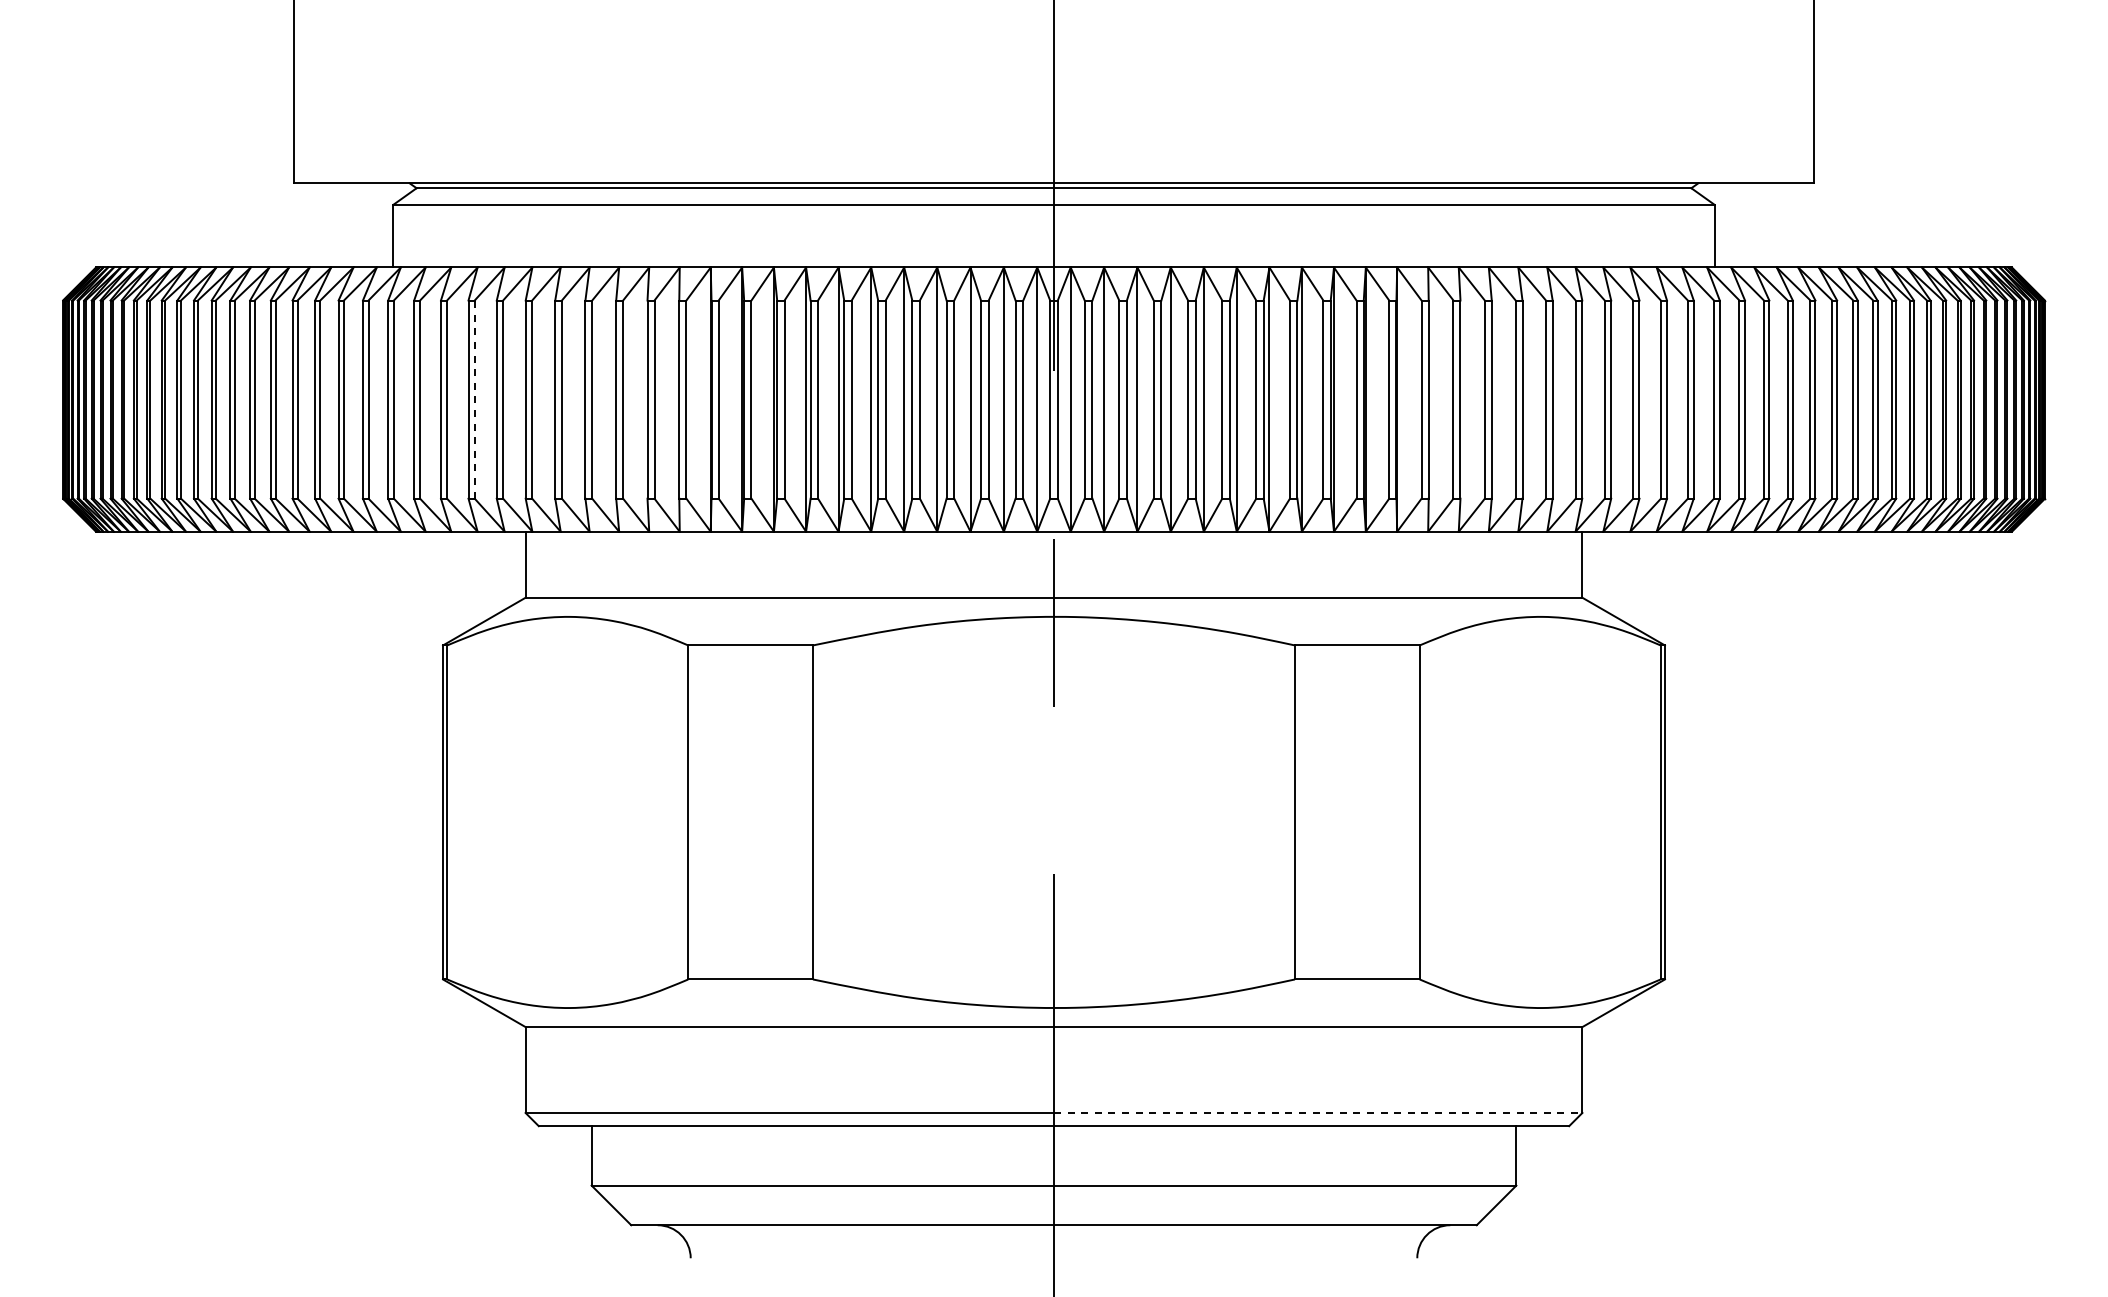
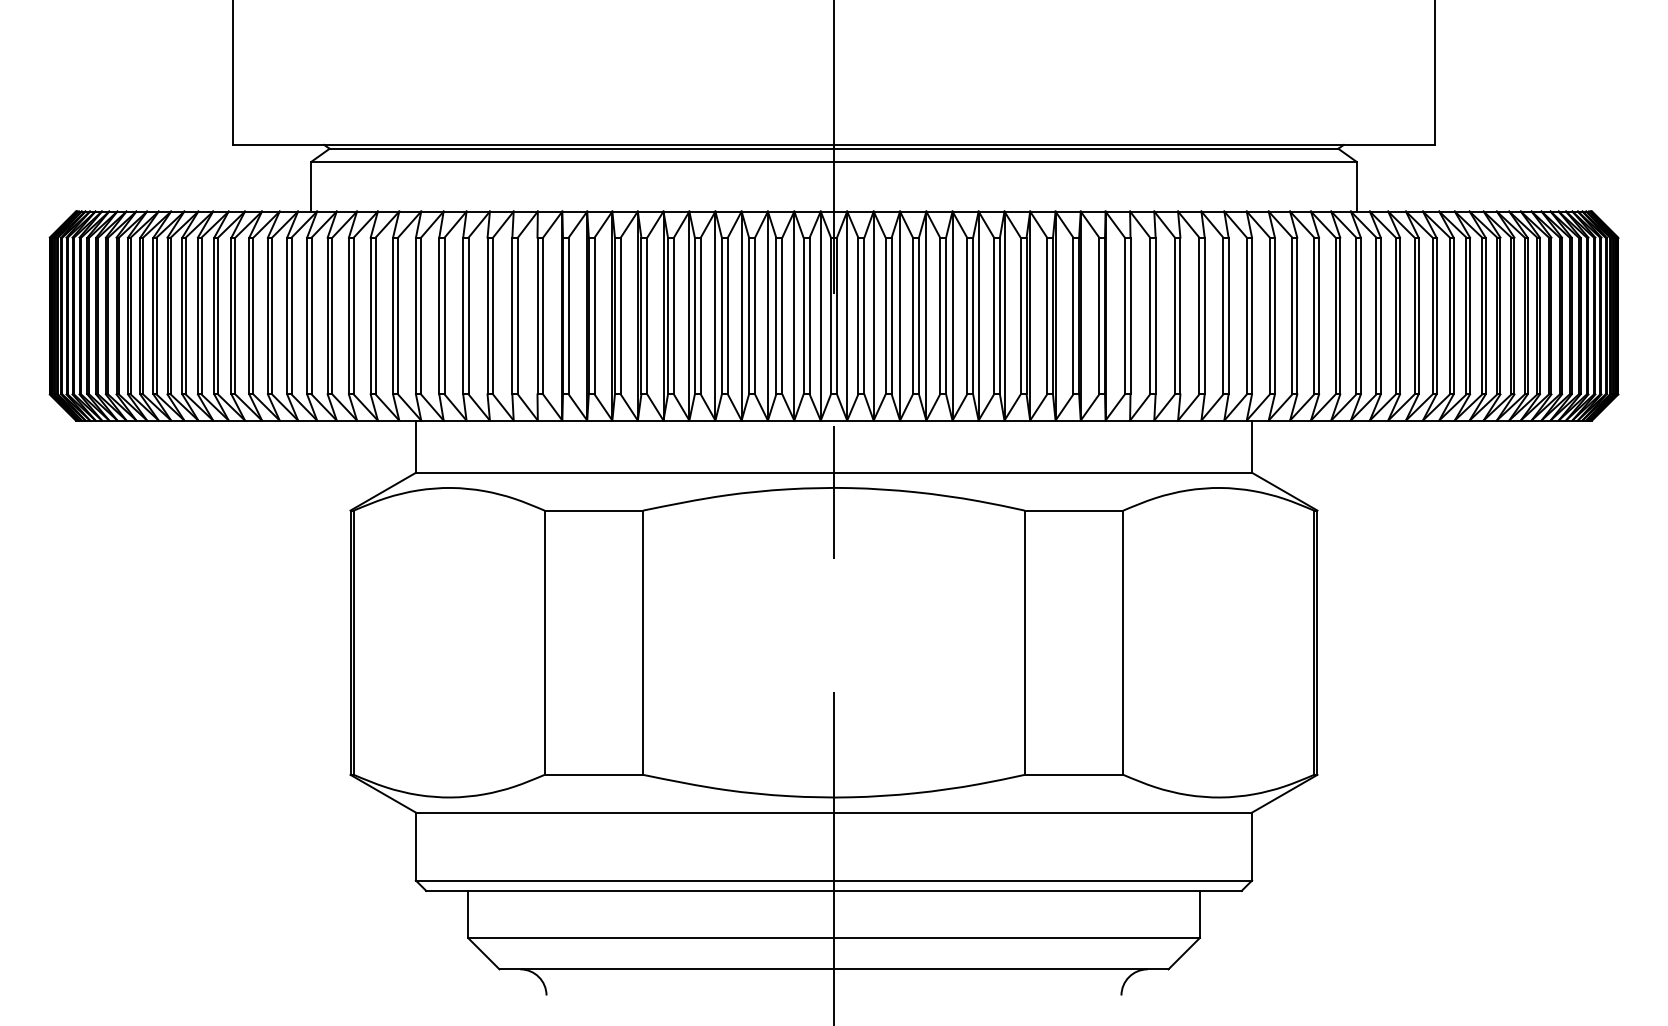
line: (474, 399) -> (375, 315), dashed -> solid
line: (1318, 1112) -> (1043, 880), dashed -> solid

